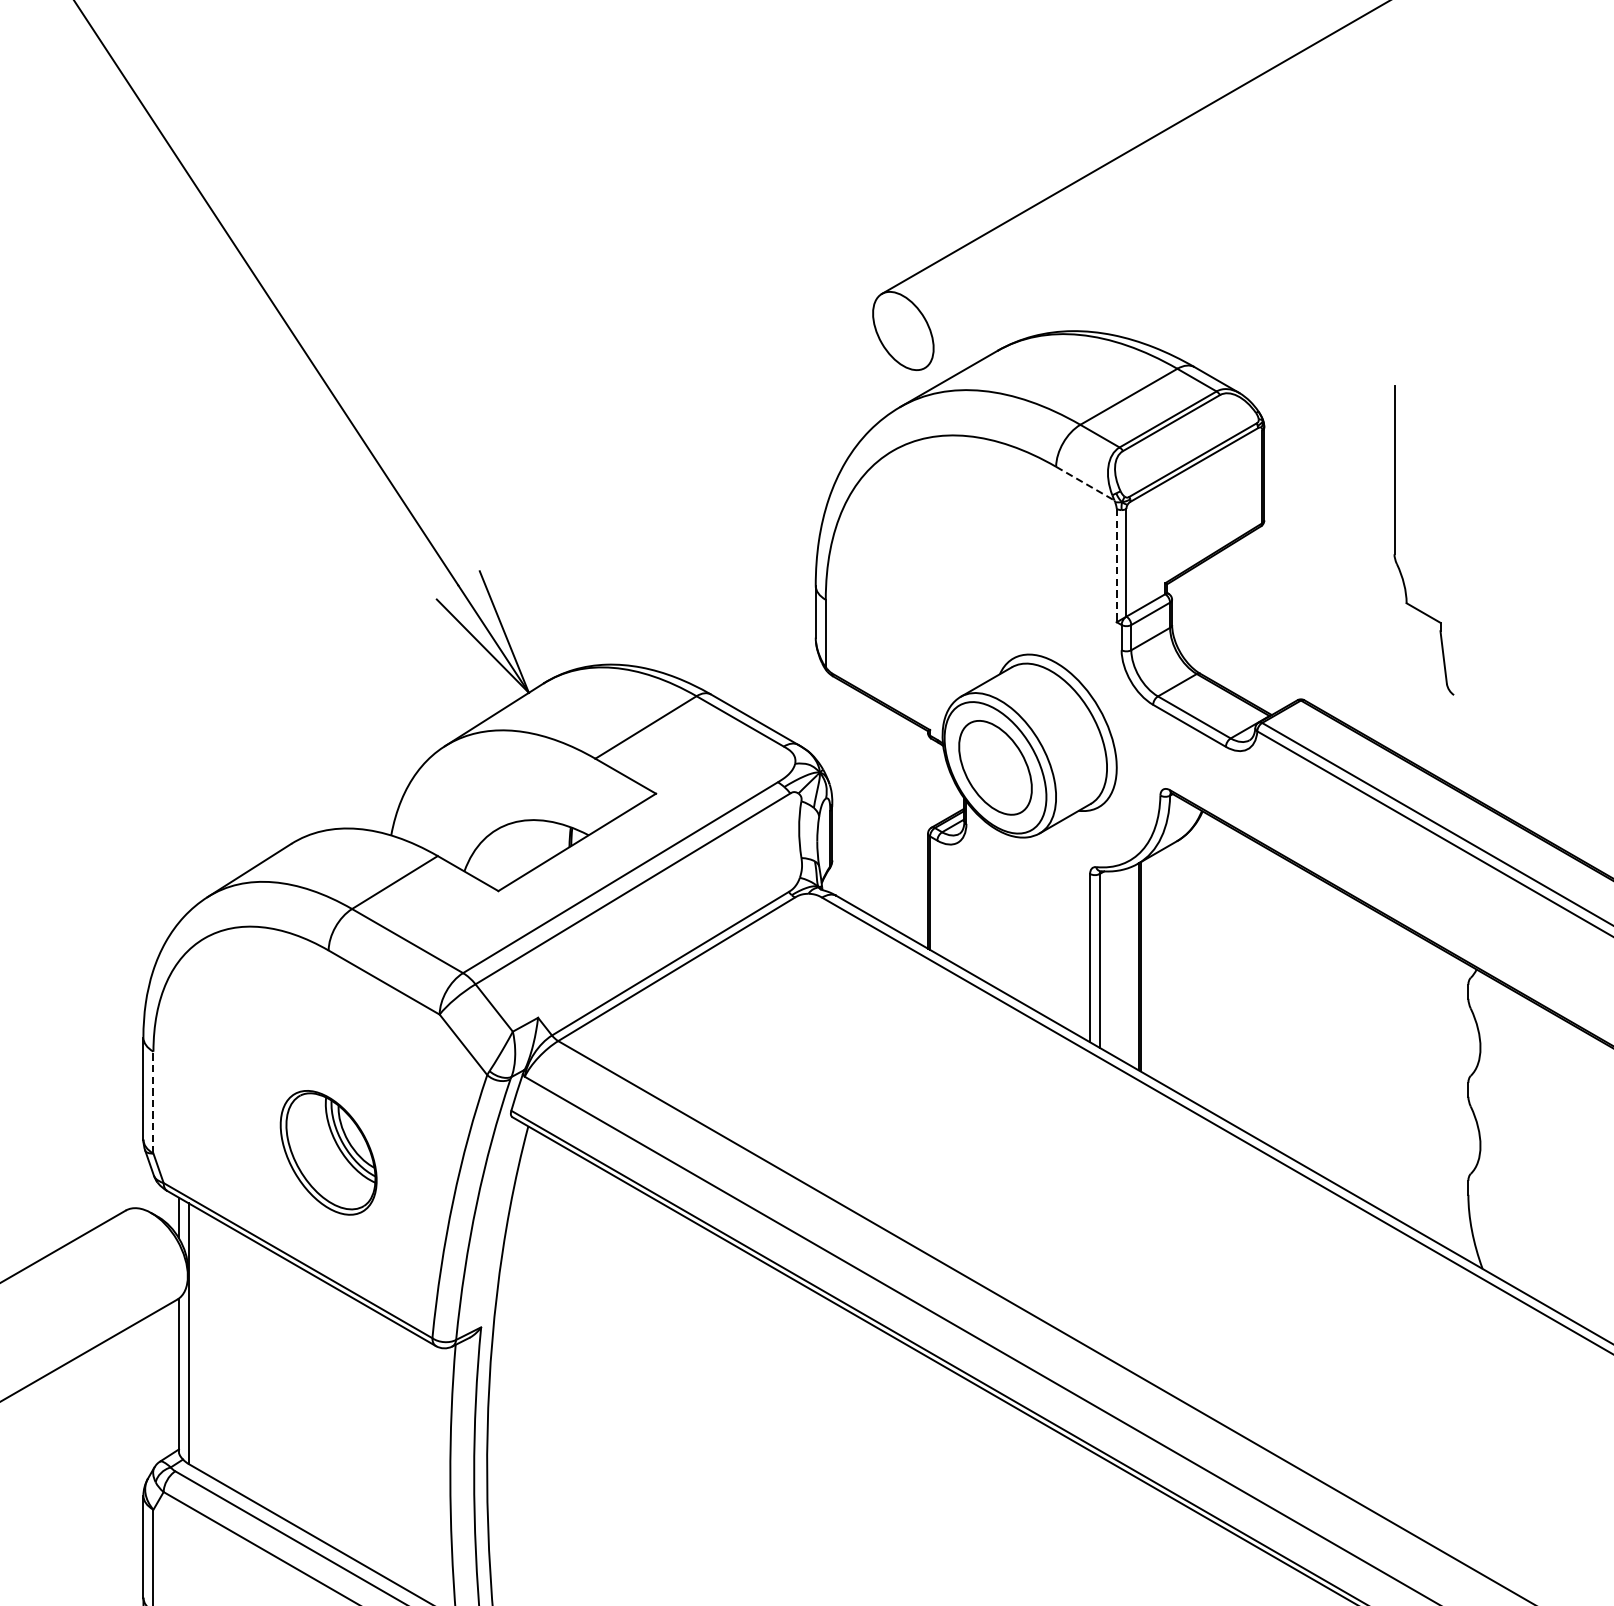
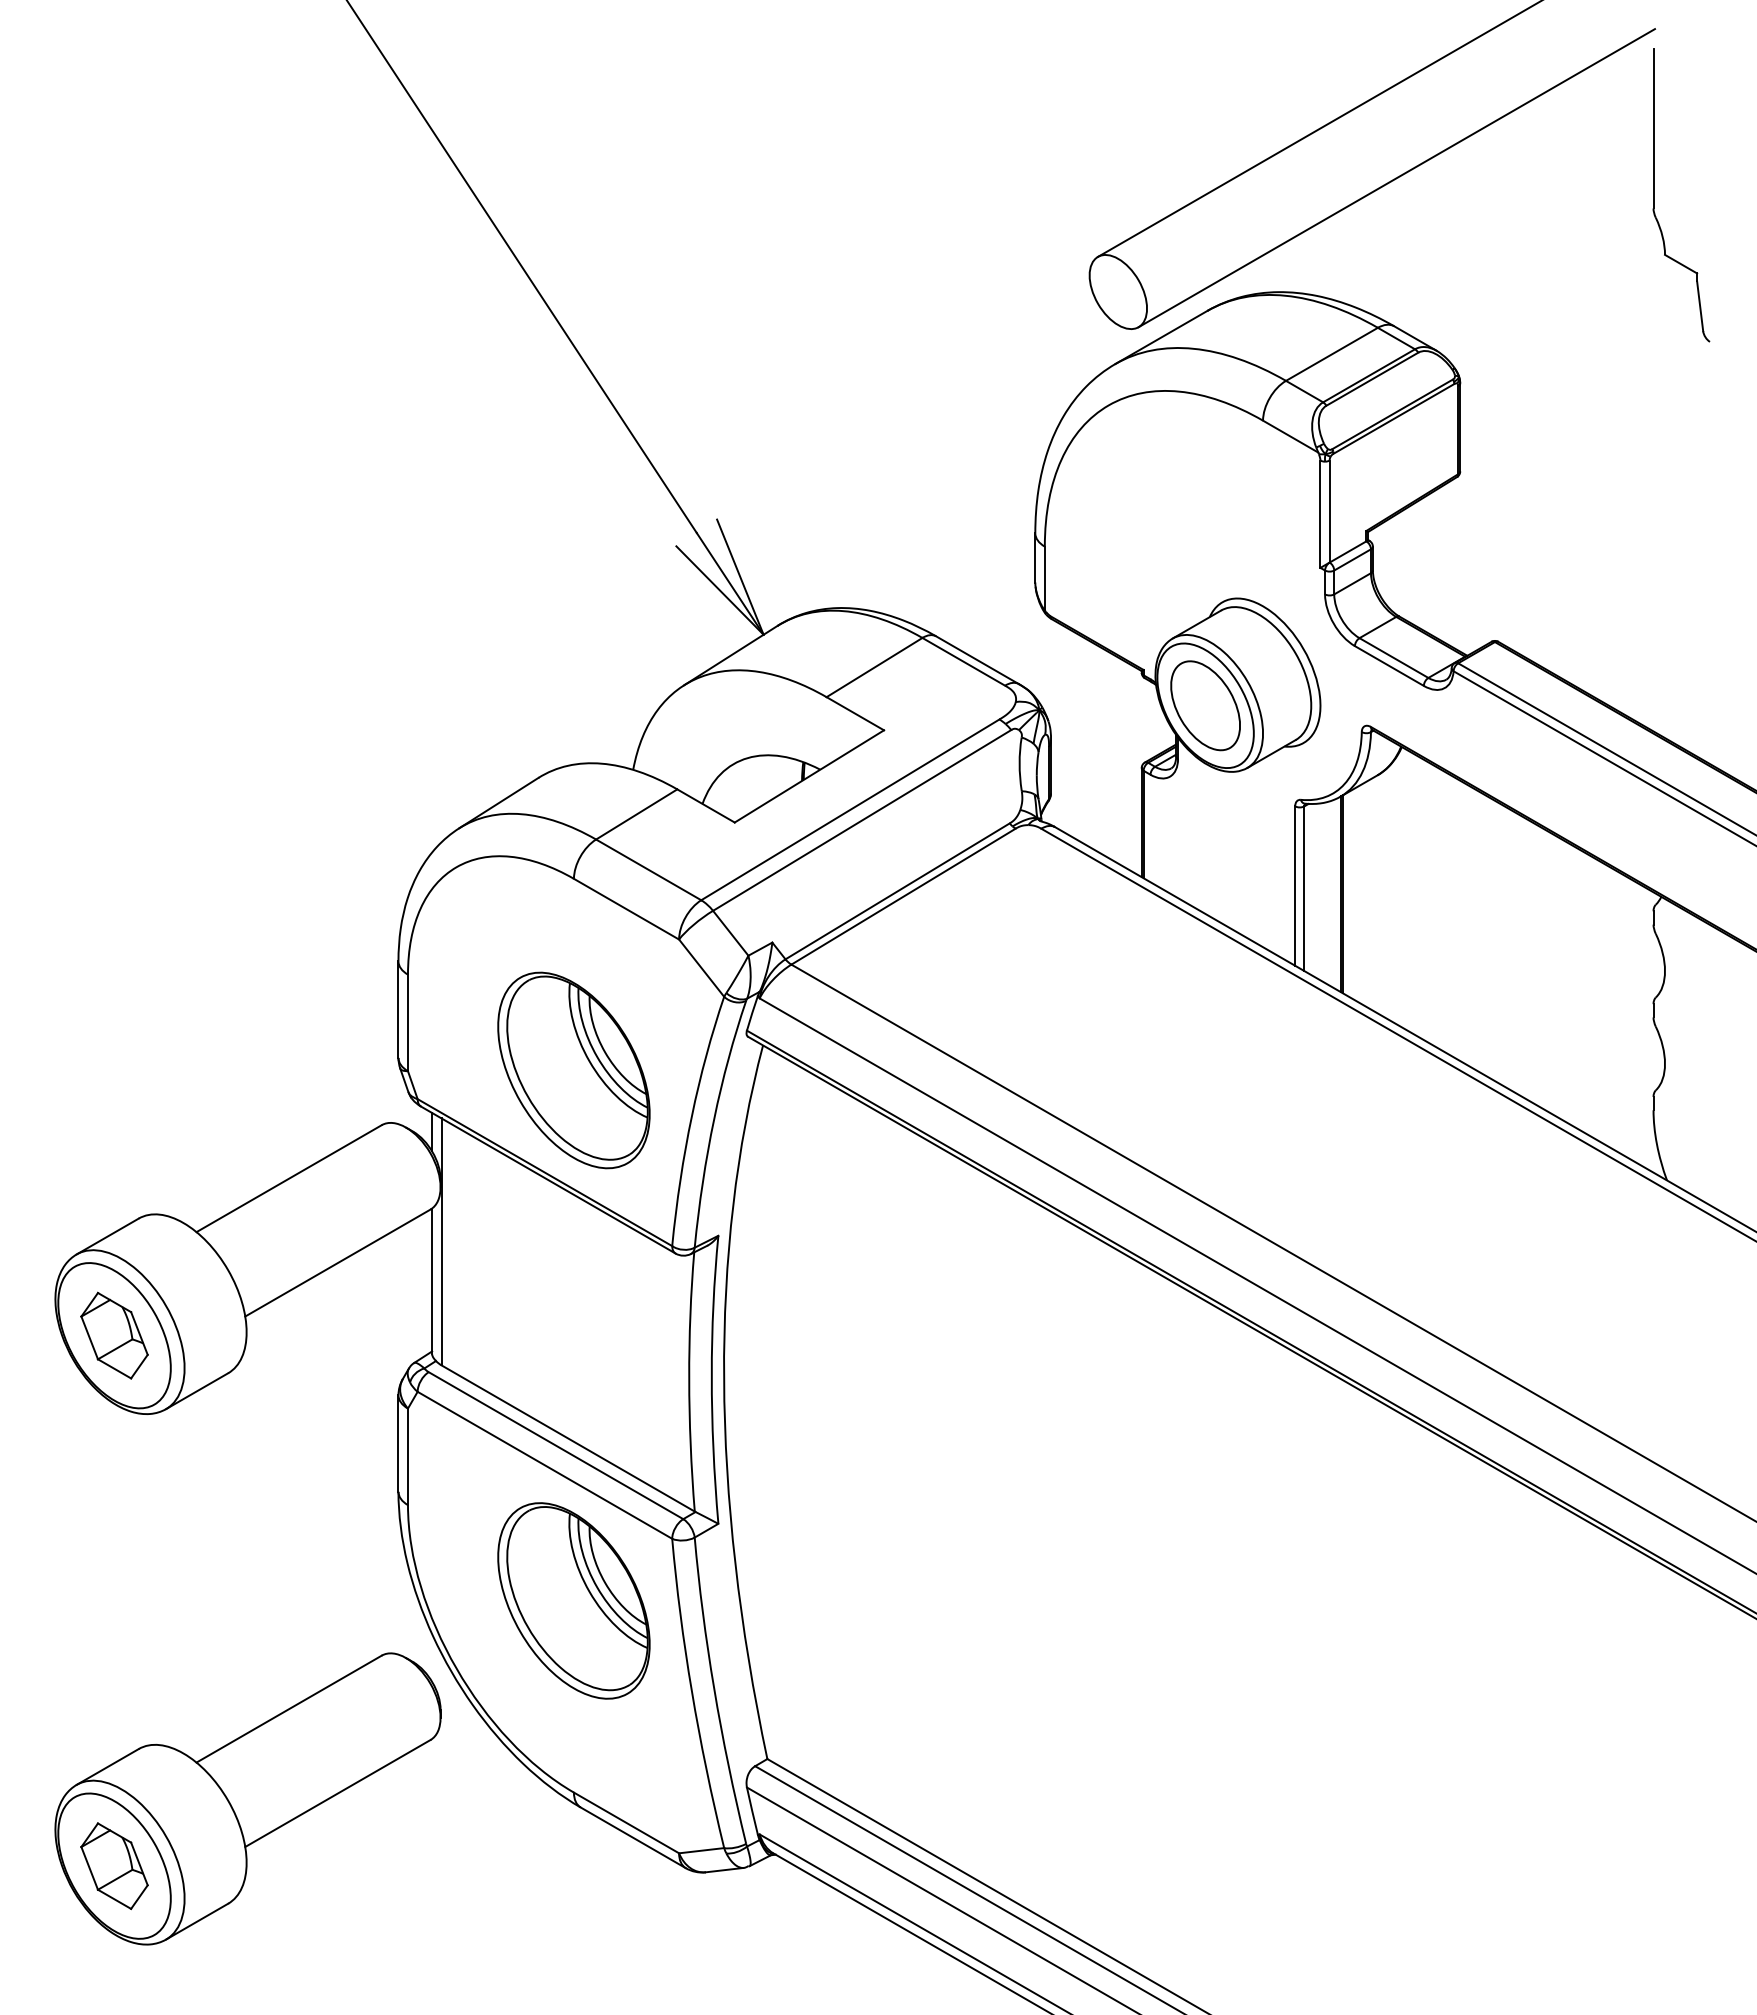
line: (1197, 211) -> (1396, 178), added
line: (1085, 483) -> (1290, 436), dashed -> solid
part: (1395, 540) -> (1654, 195), moved
line: (1116, 565) -> (1320, 514), dashed -> solid
line: (152, 1102) -> (407, 1022), dashed -> solid
part: (328, 1152) -> (573, 1070), size x1.67

